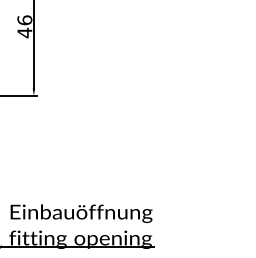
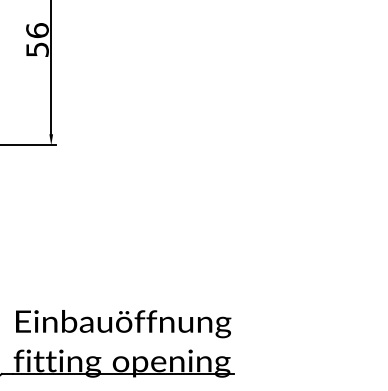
text: (24, 32) -> (36, 49), 46 -> 56

